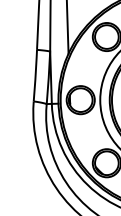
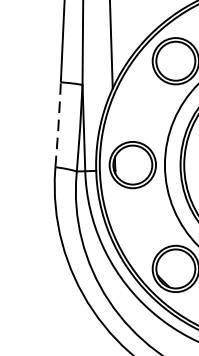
line: (35, 75) -> (58, 124), solid -> dashed

